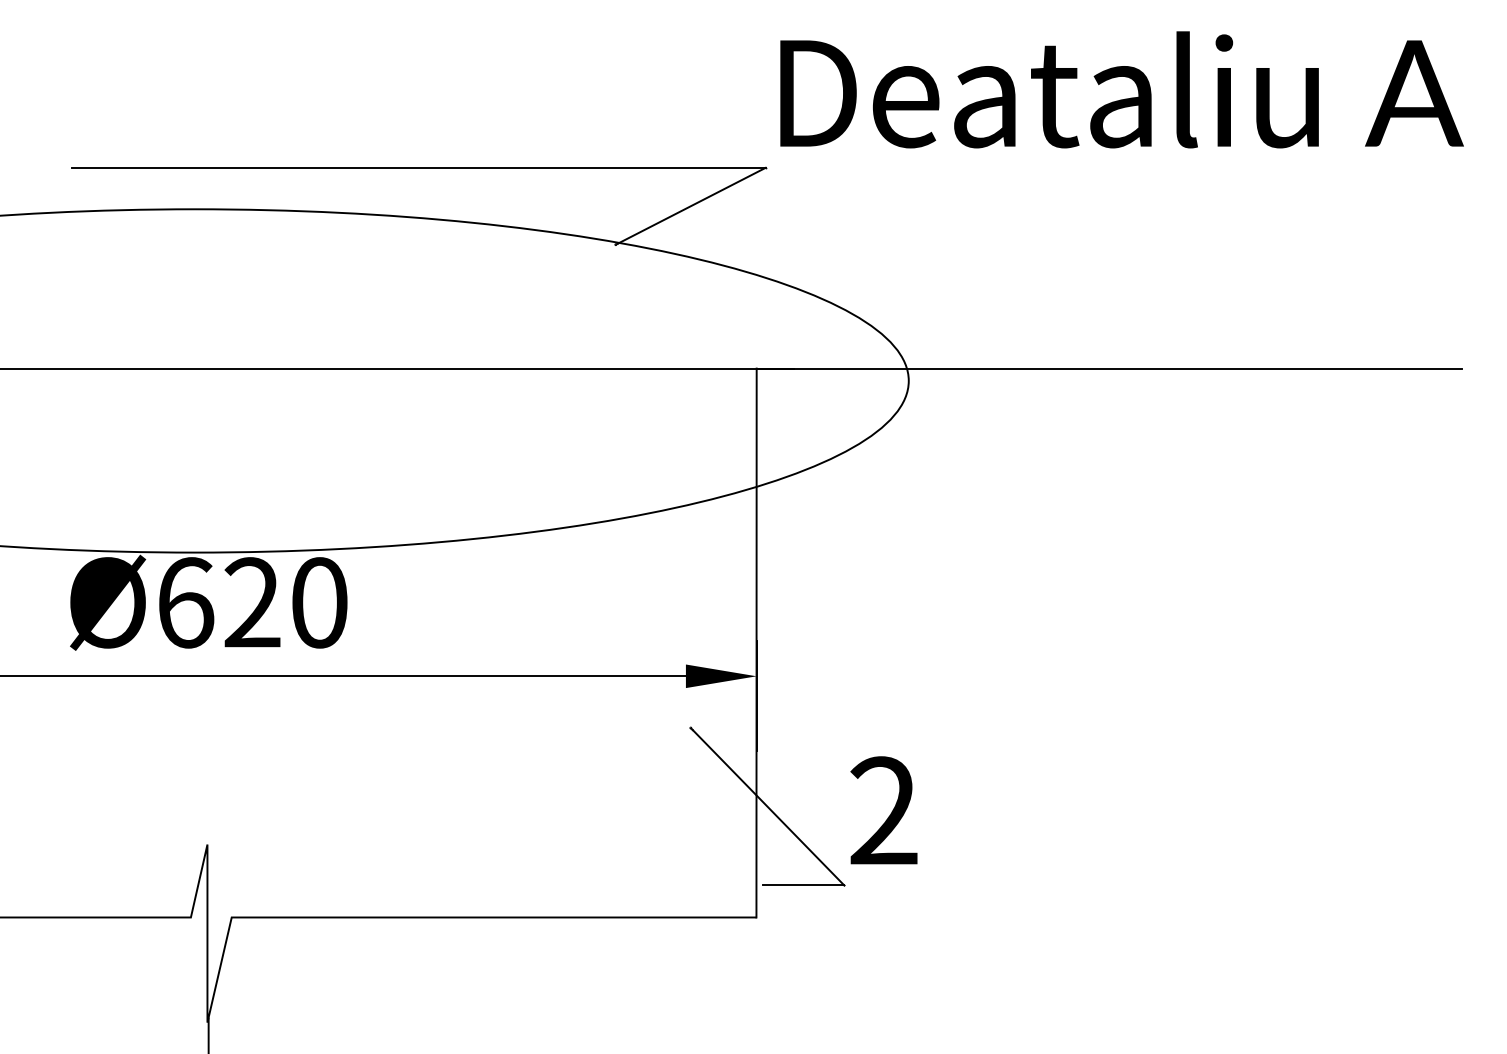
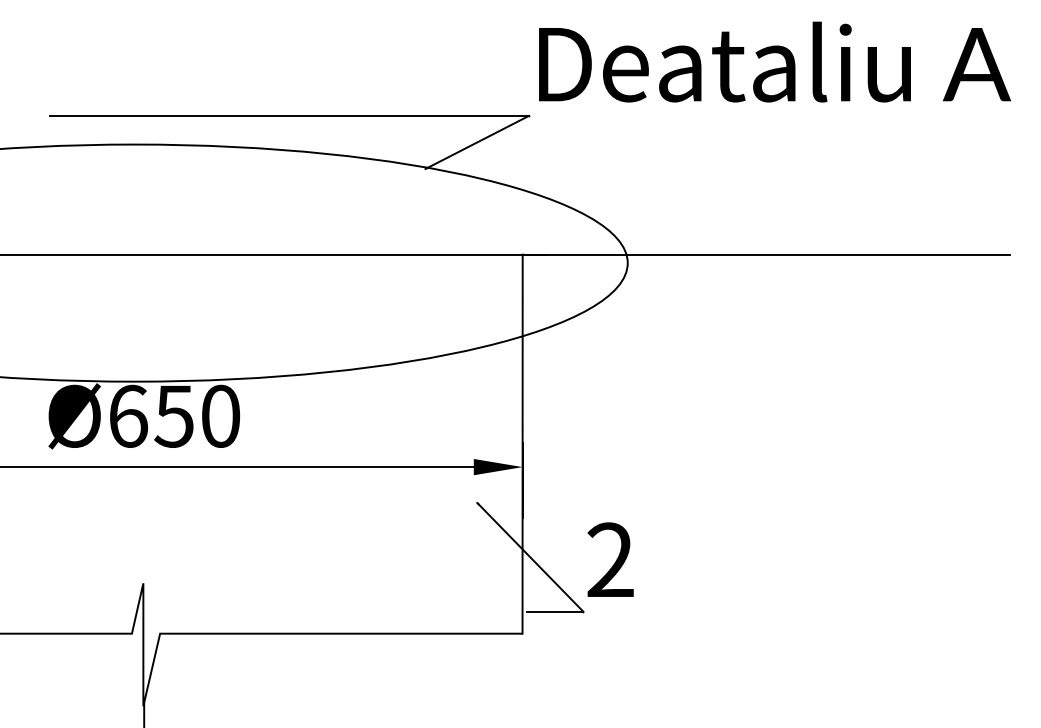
text: (251, 601) -> (173, 415), Ø620 -> Ø650

